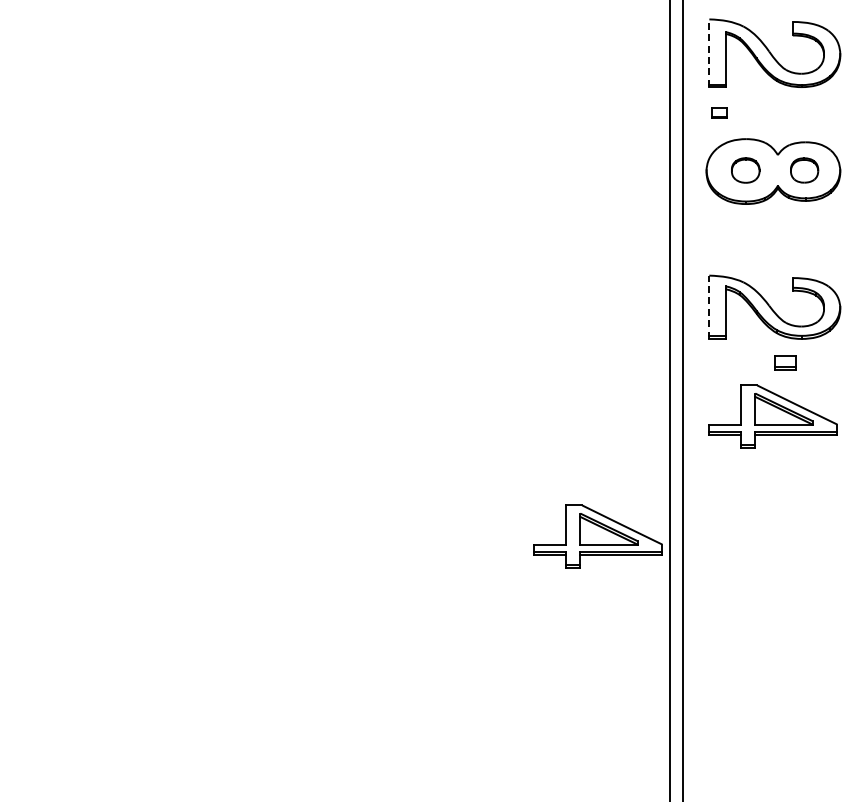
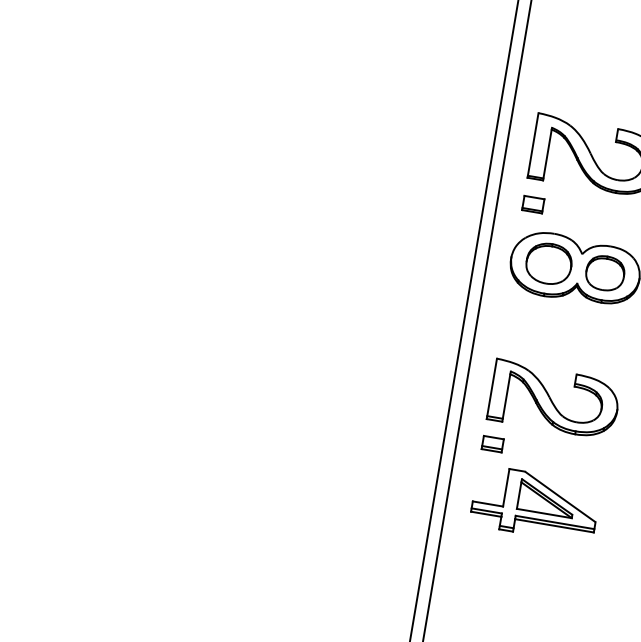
line: (709, 53) -> (533, 145), dashed -> solid
part: (719, 113) -> (532, 204), size x1.43
part: (745, 170) -> (548, 263), size x1.67
part: (804, 170) -> (605, 273), size x1.43
line: (709, 307) -> (491, 389), dashed -> solid
part: (785, 362) -> (492, 443), moved
part: (597, 536) -> (347, 590), removed

